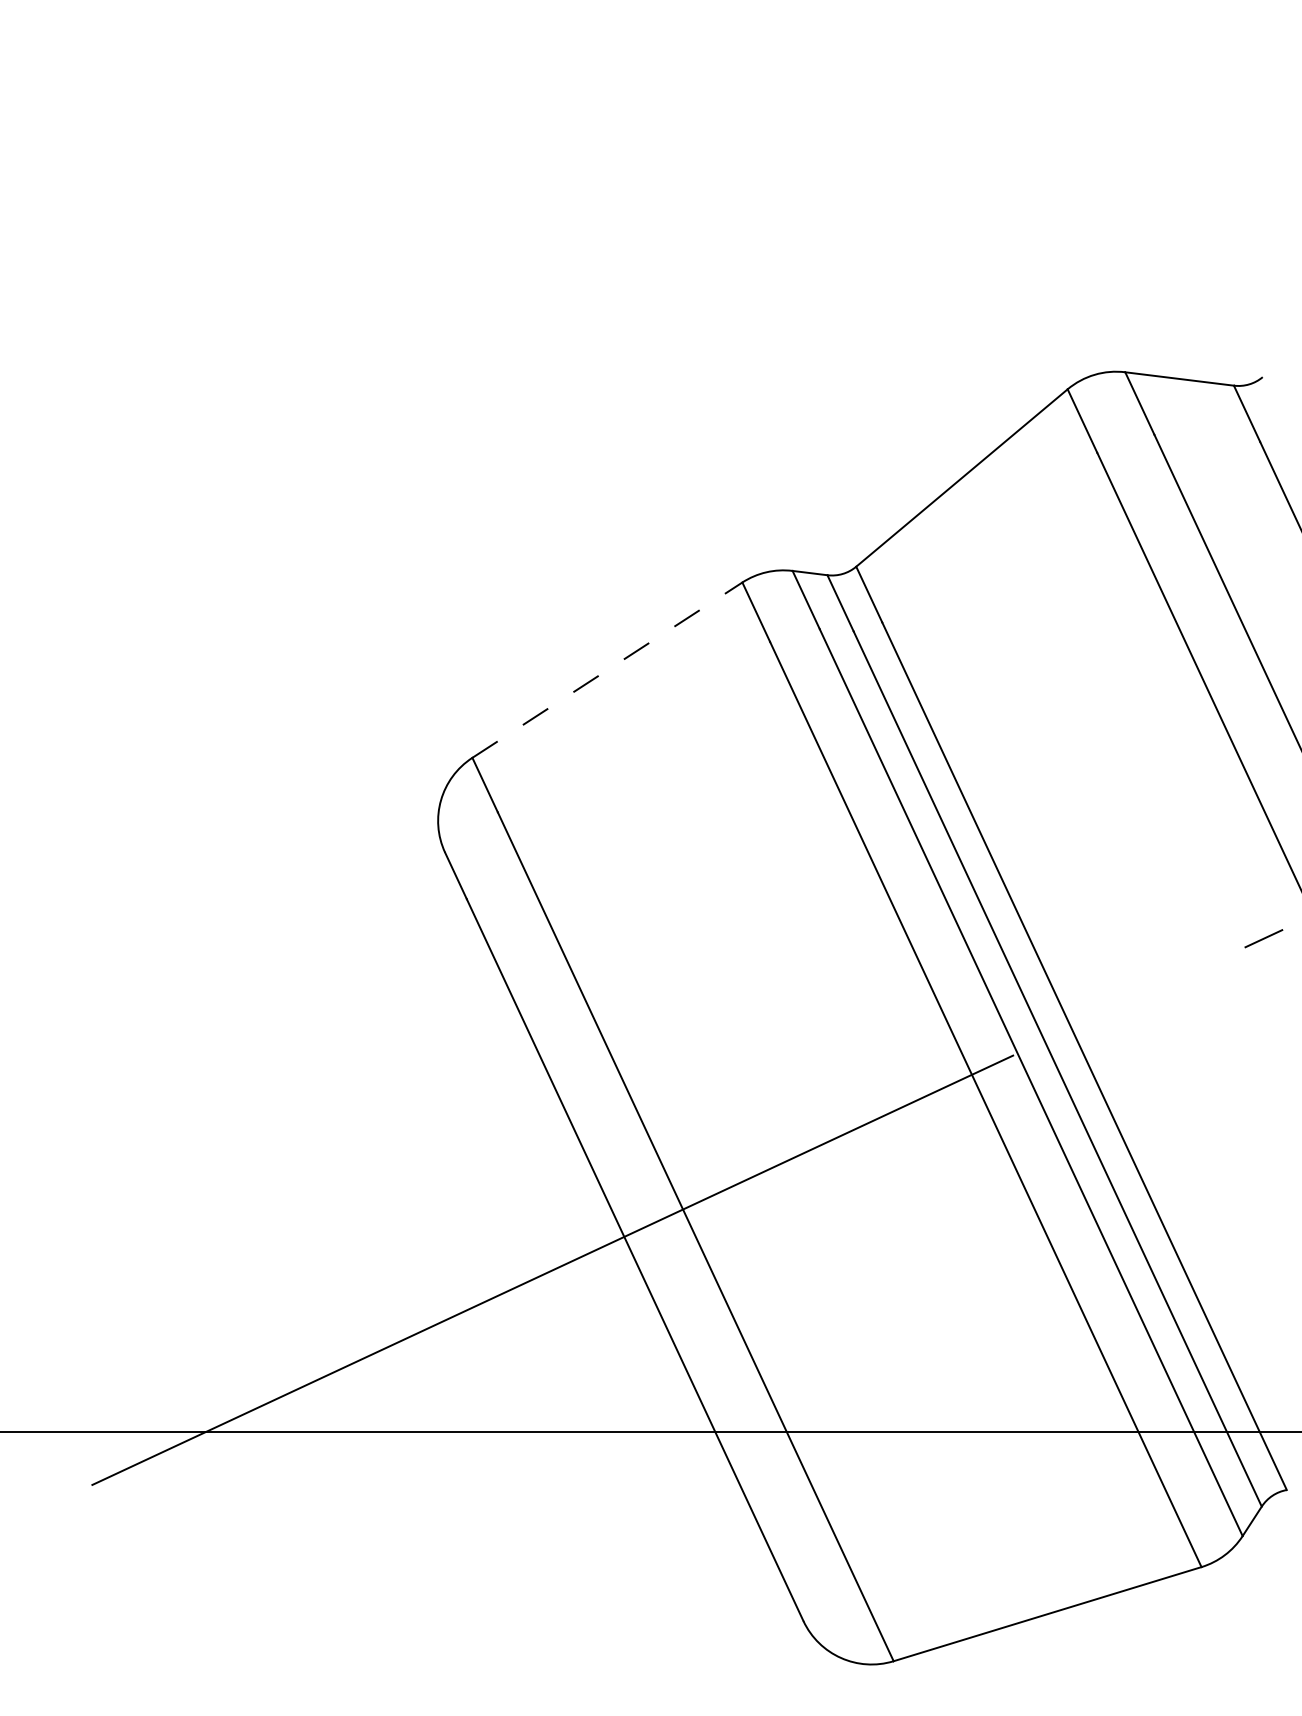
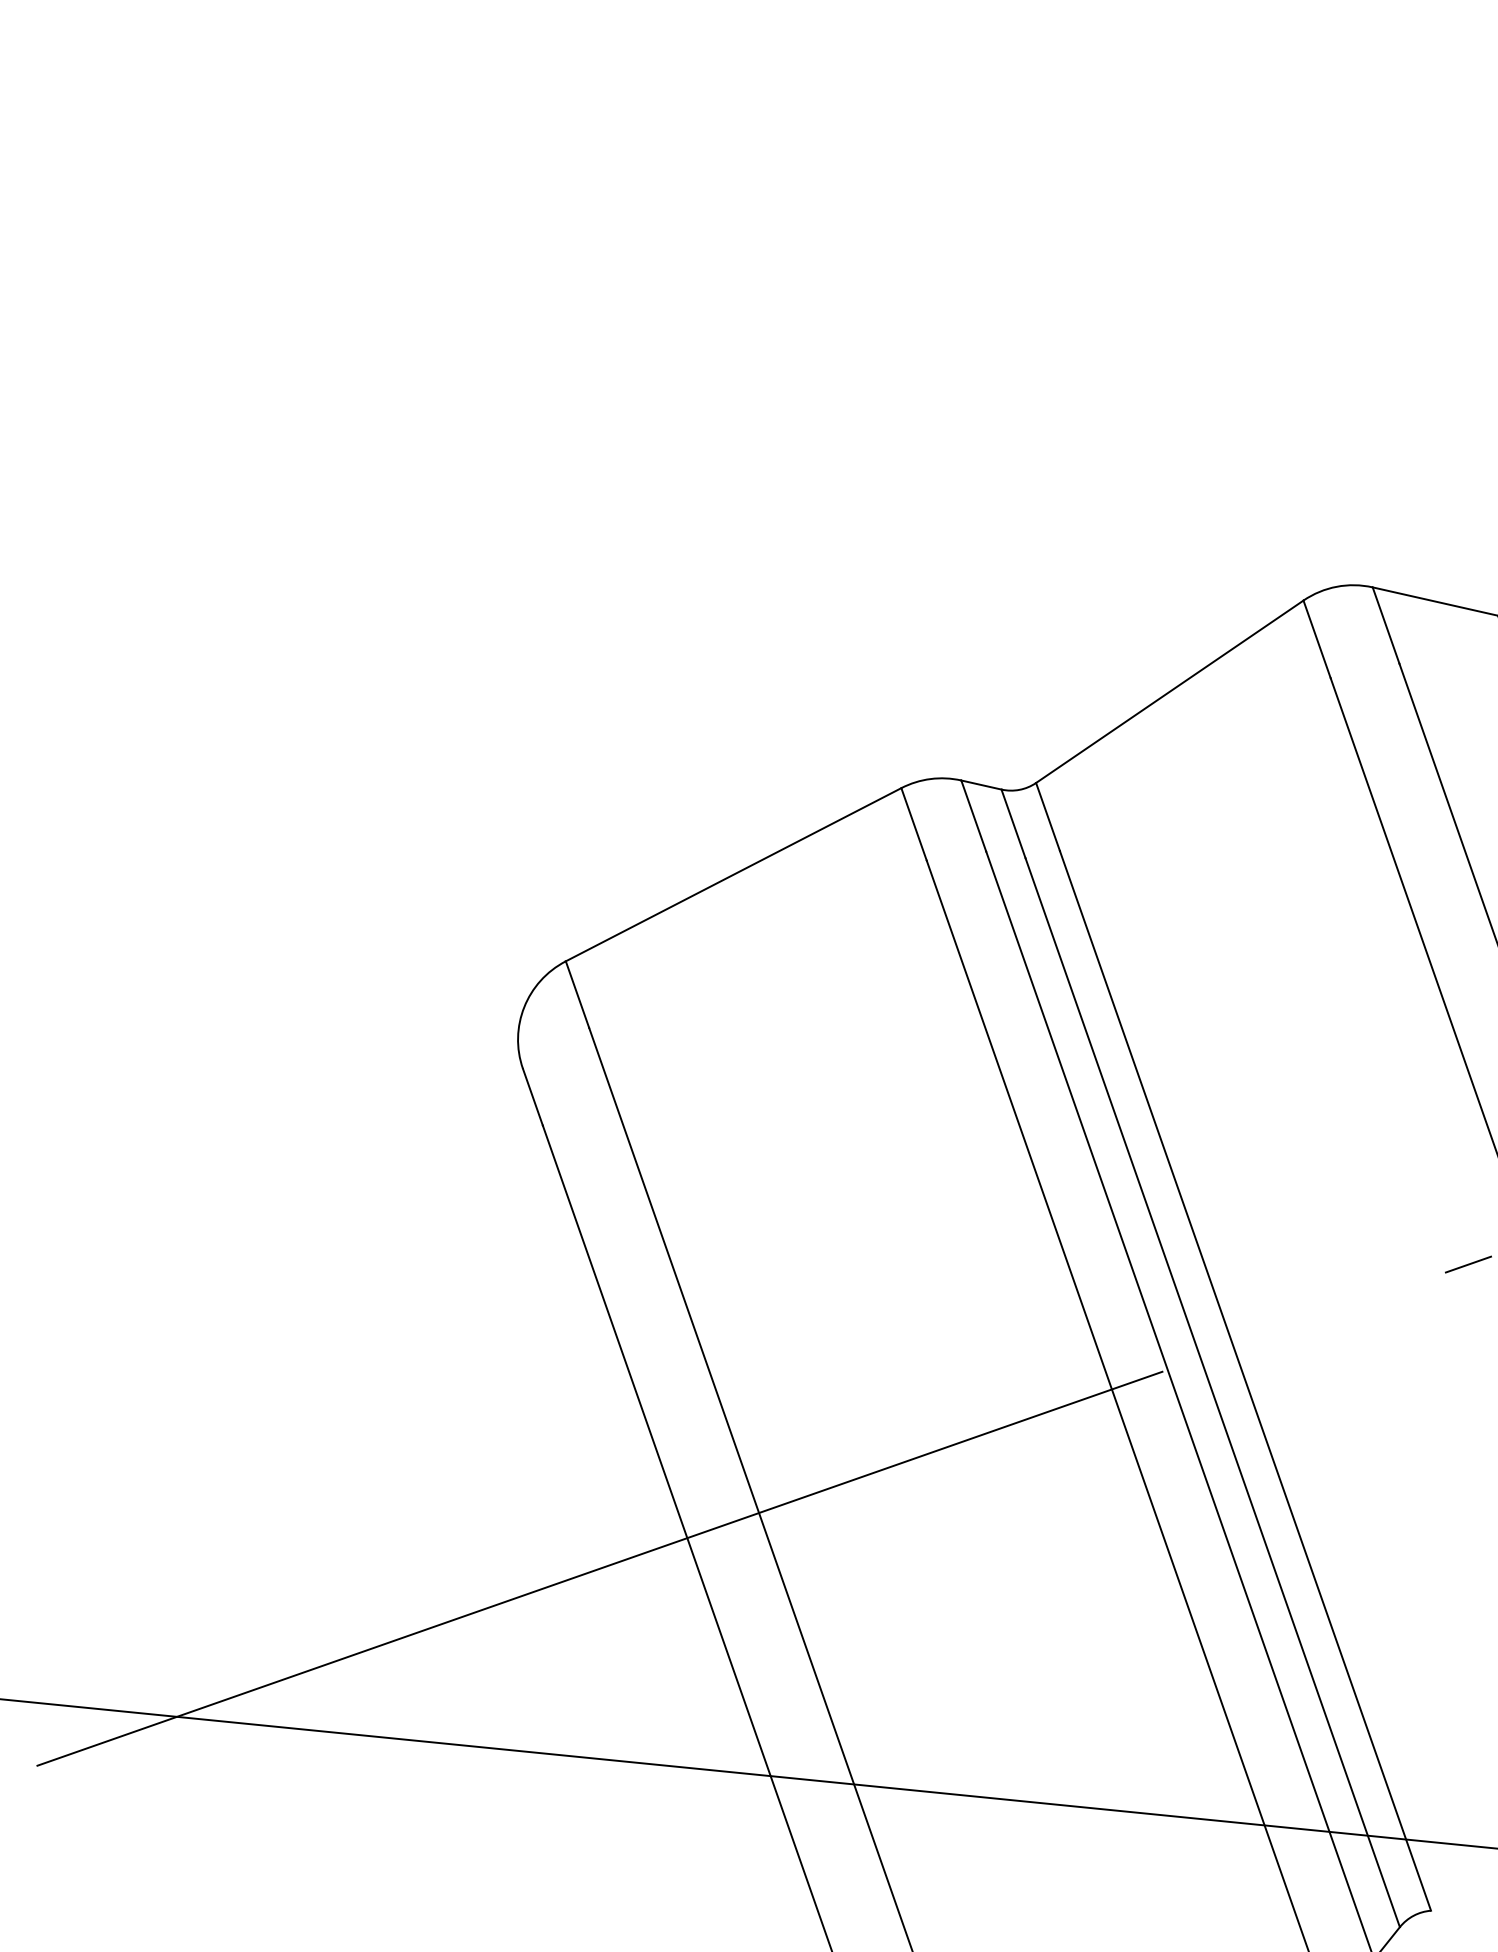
line: (607, 670) -> (733, 875), dashed -> solid

